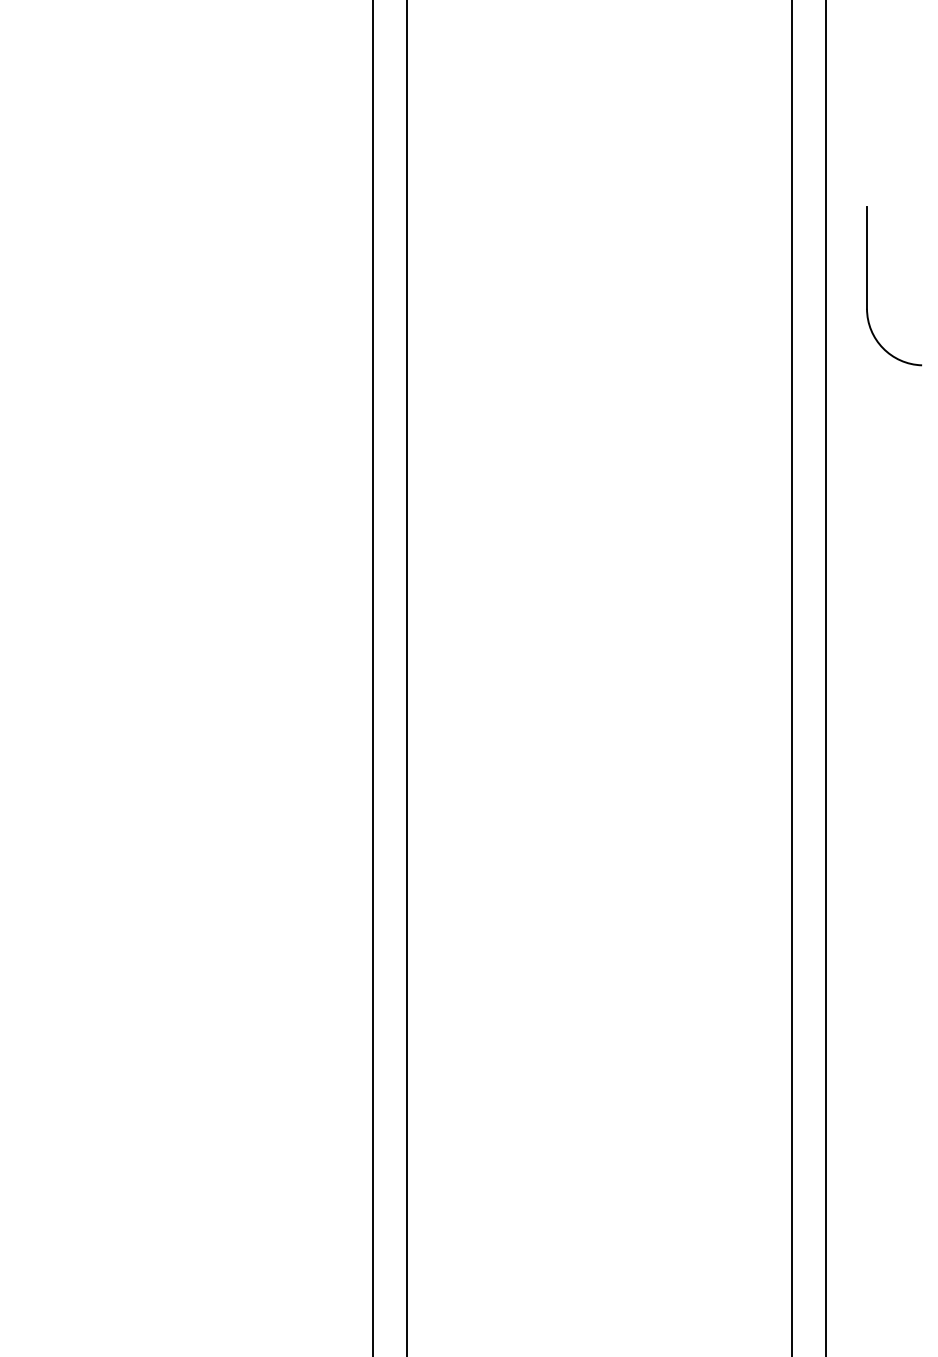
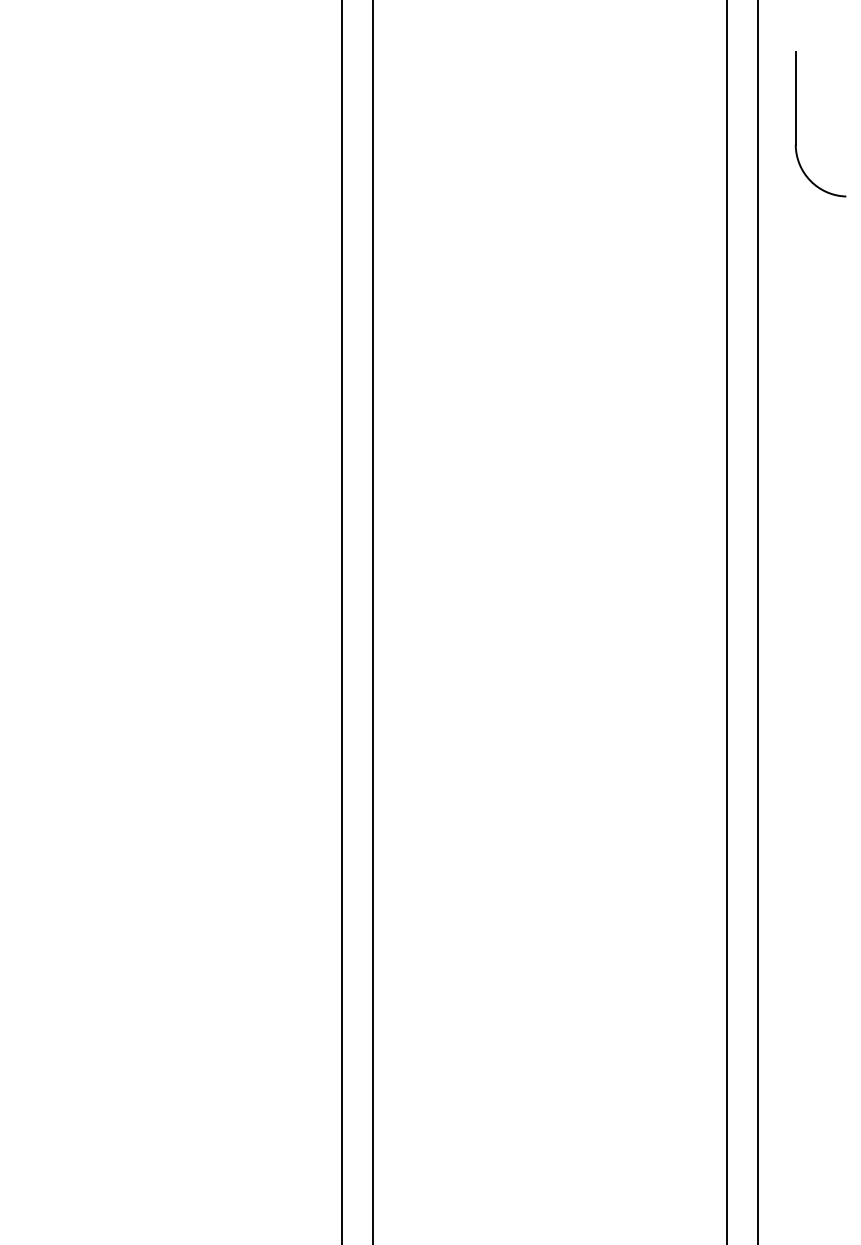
part: (867, 286) -> (796, 124), moved

